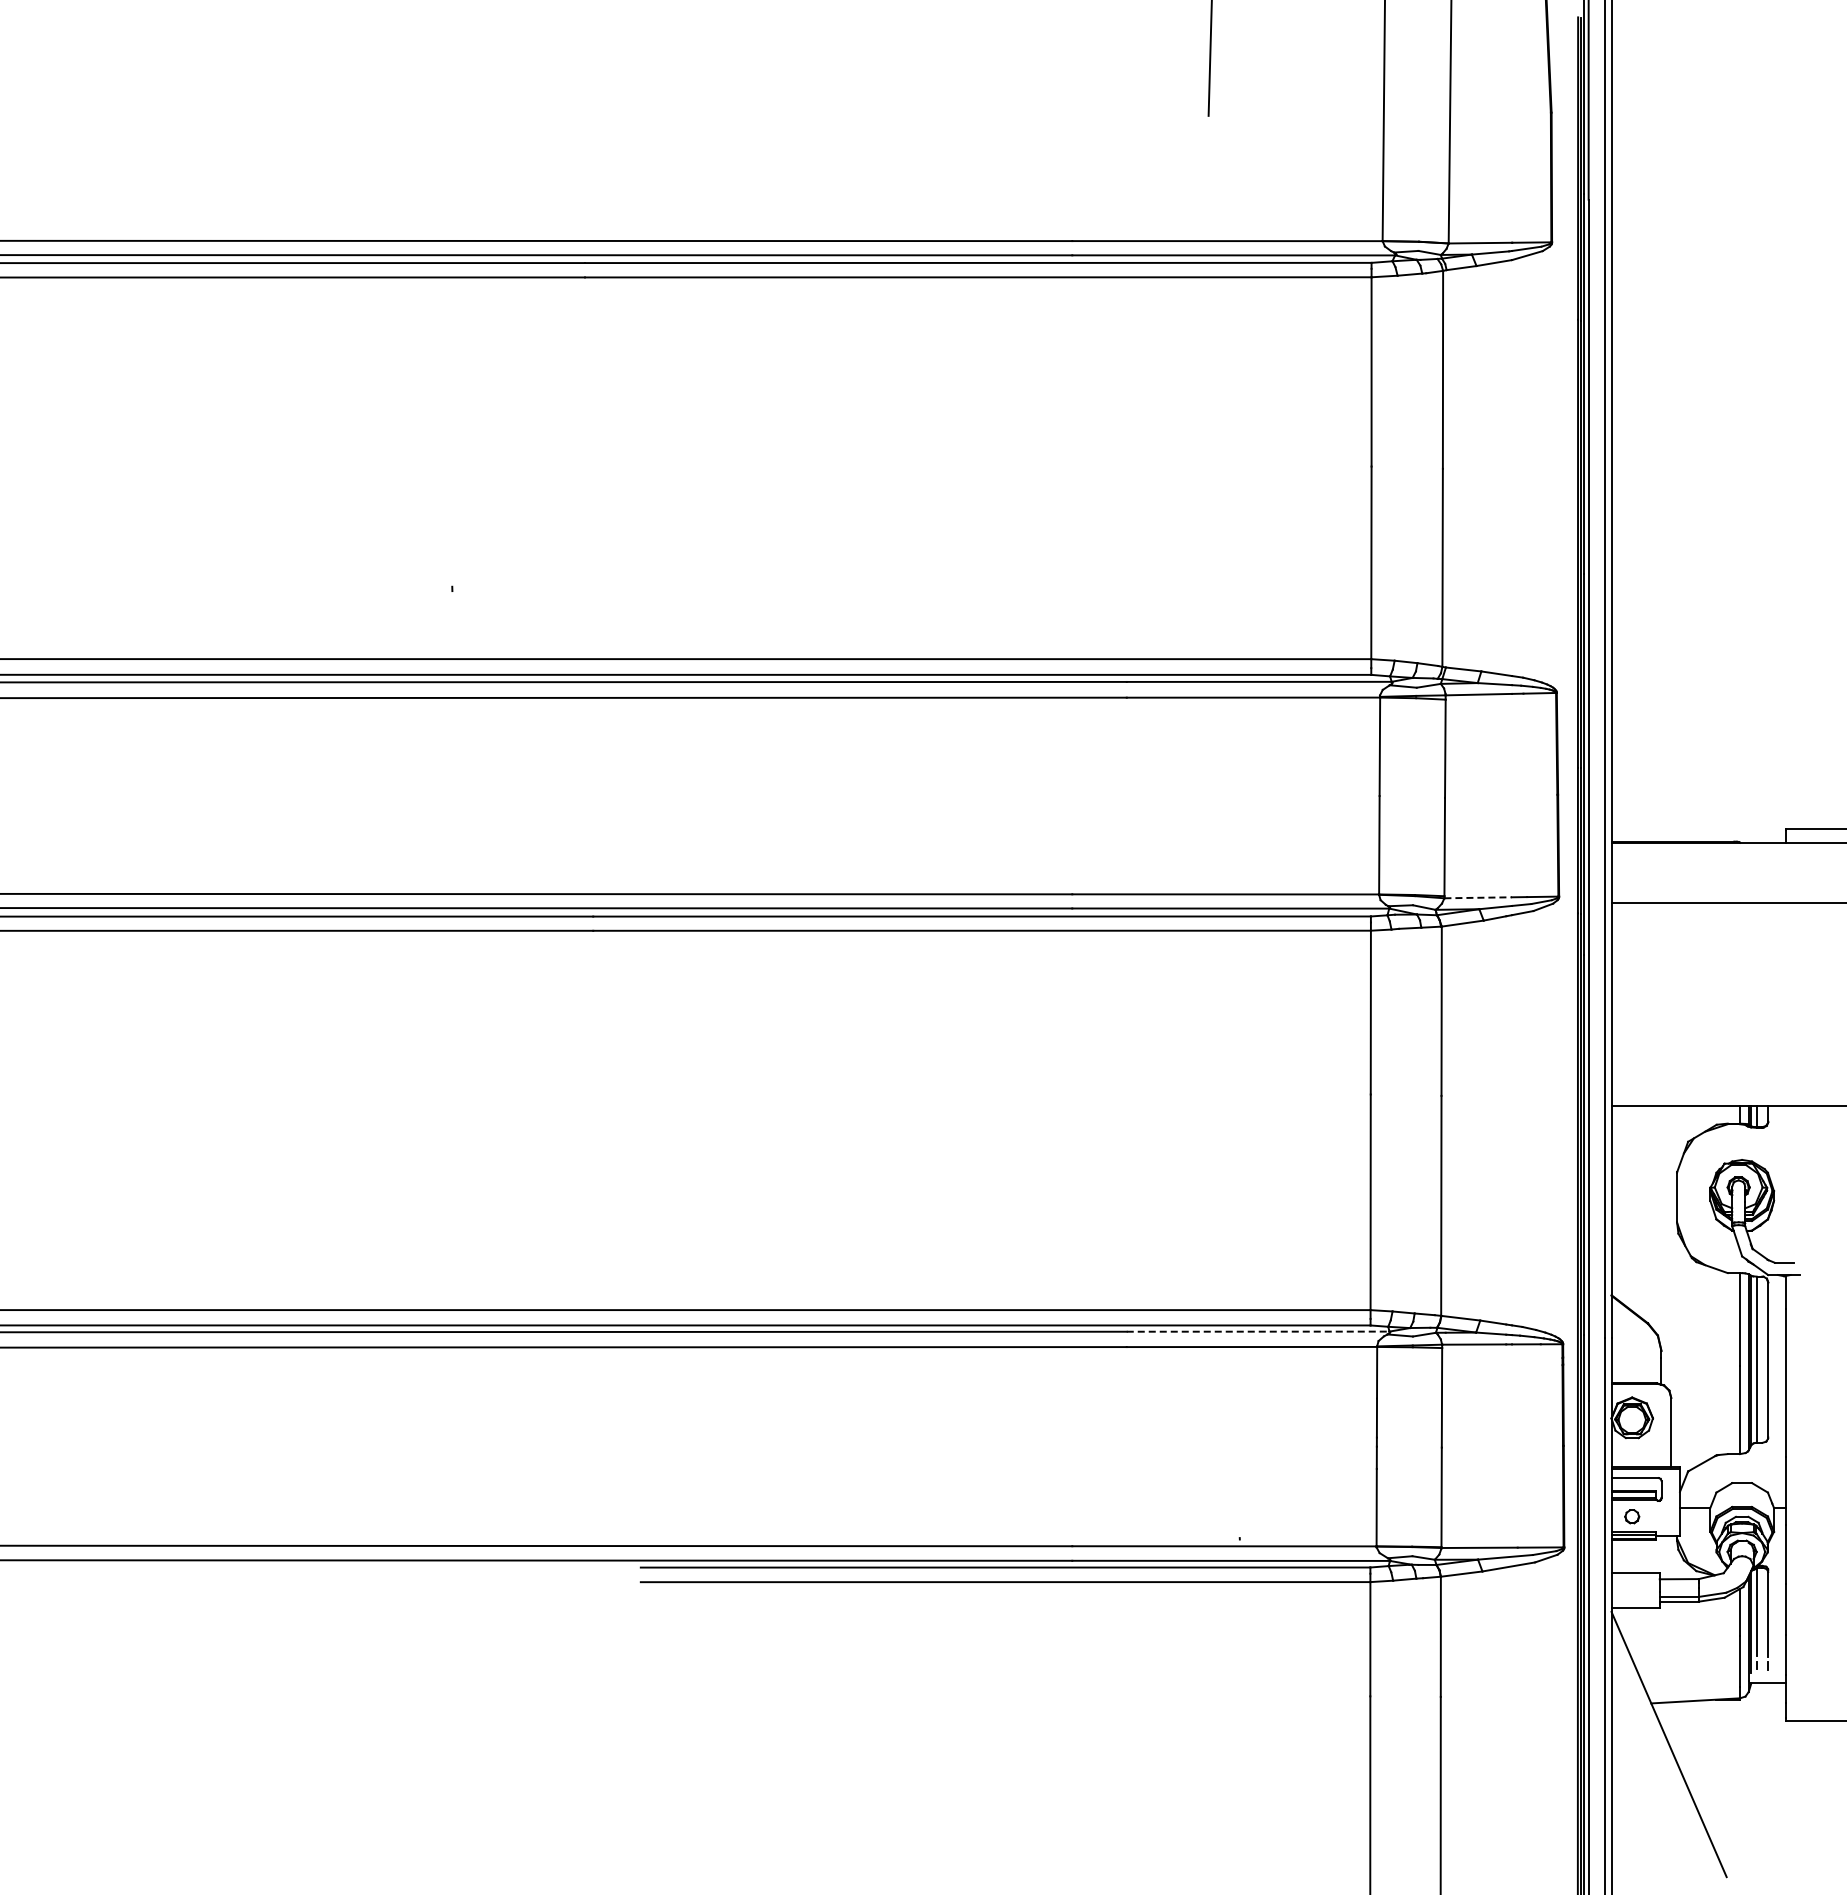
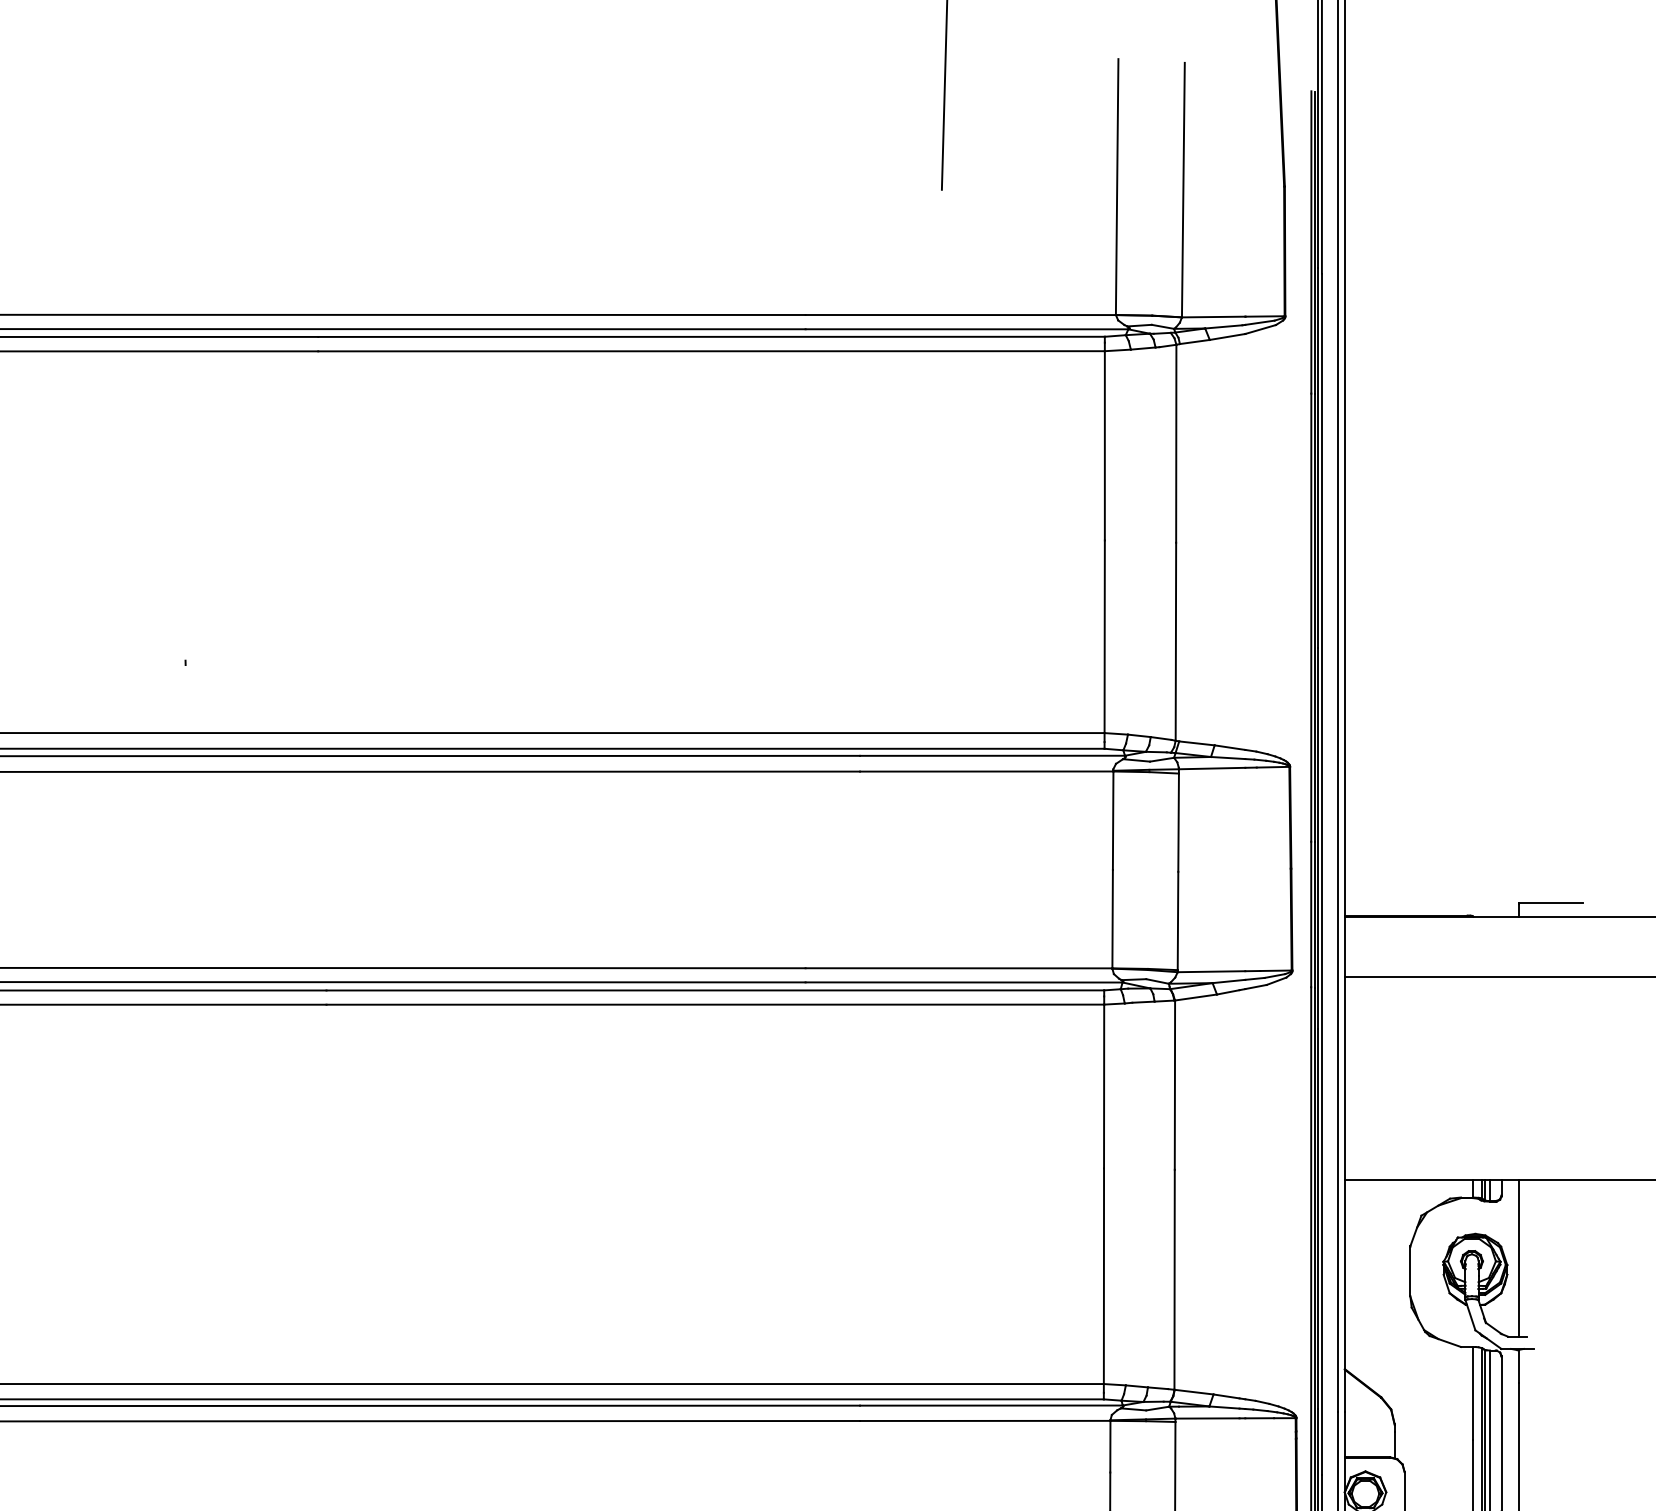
line: (1478, 897) -> (1211, 971), dashed -> solid
line: (1785, 1184) -> (1518, 1258), added
line: (1258, 1331) -> (991, 1405), dashed -> solid

